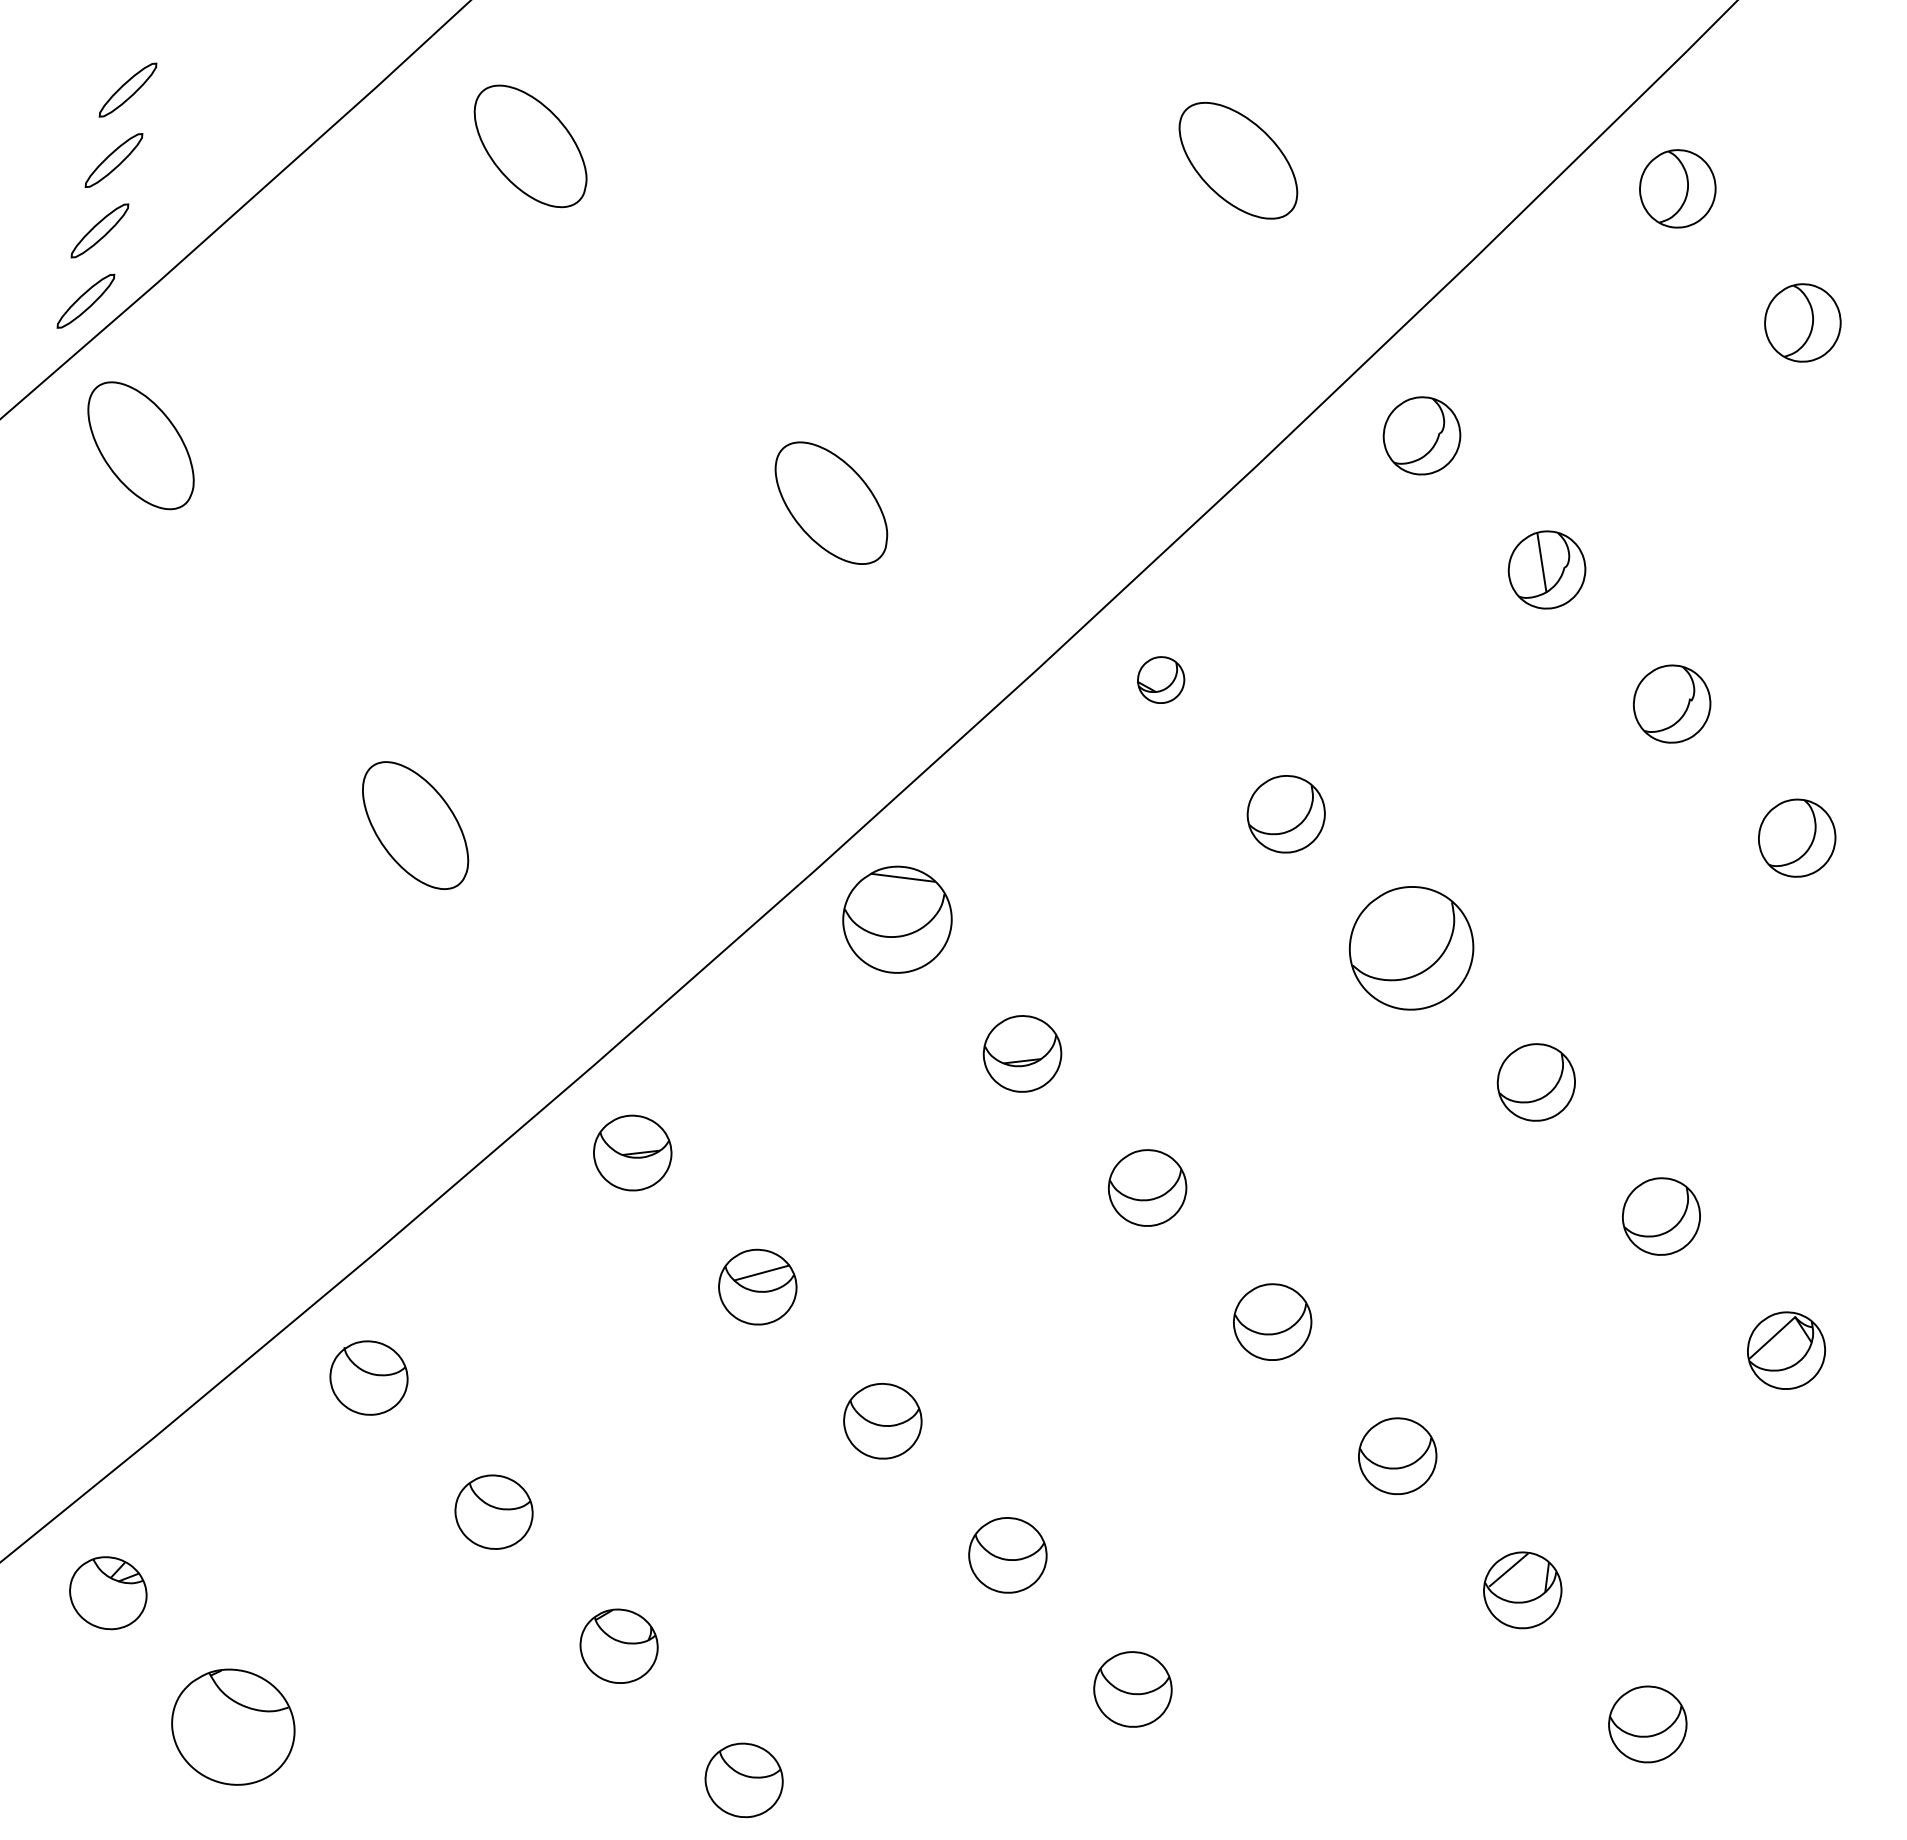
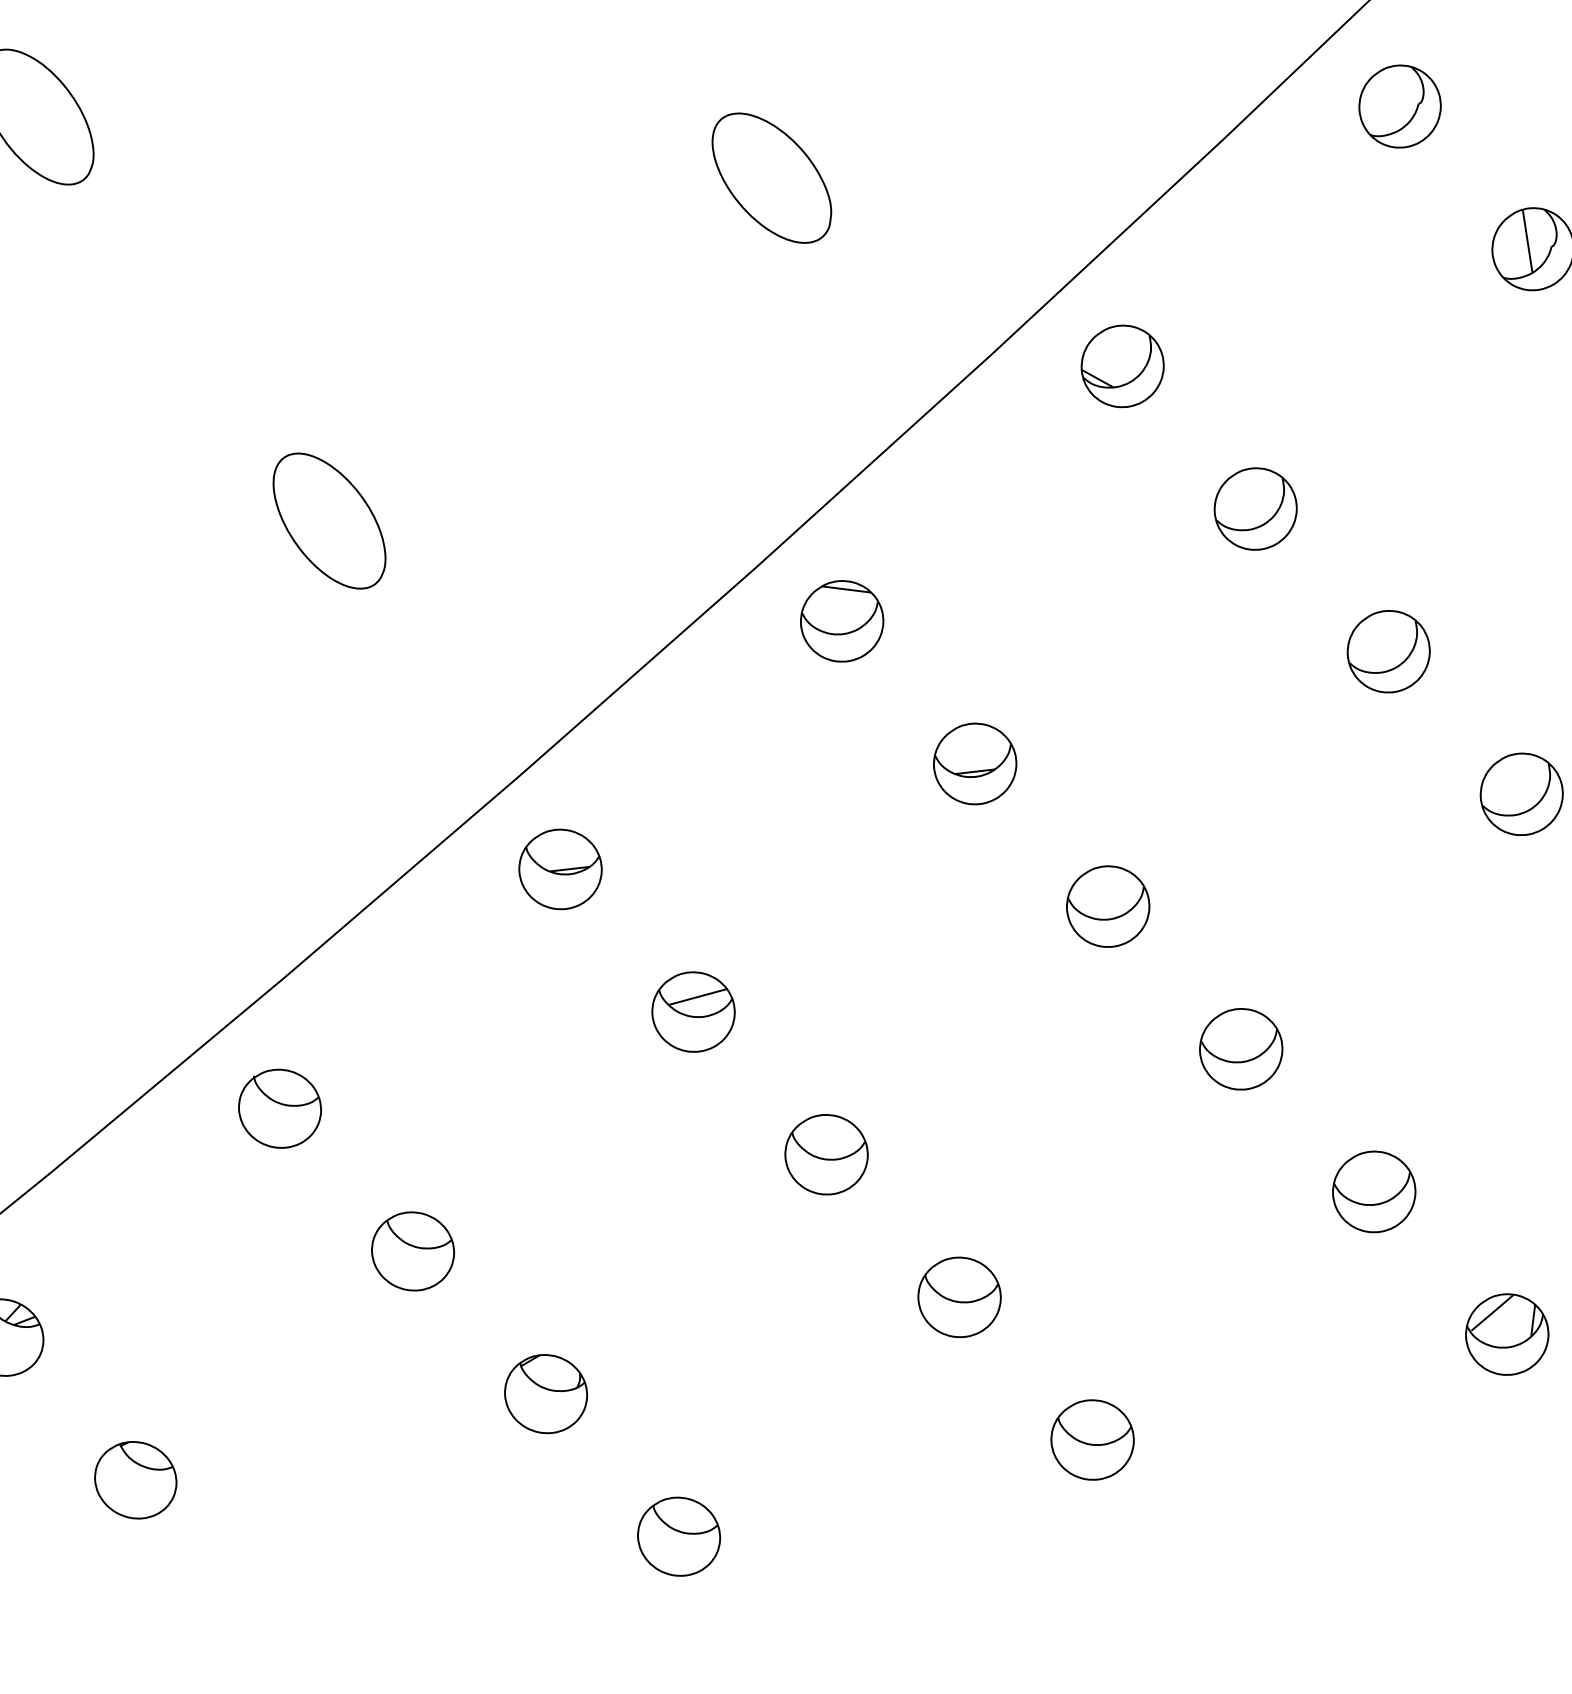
part: (1160, 679) -> (1121, 365), size x1.67
part: (897, 919) -> (842, 620), size x0.71
part: (1410, 948) -> (1387, 651), size x0.62
part: (233, 1727) -> (135, 1480), size x0.62

